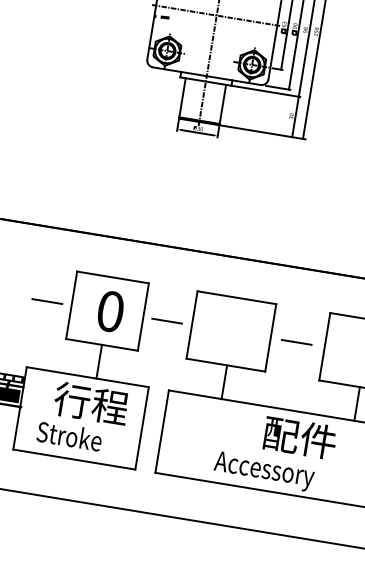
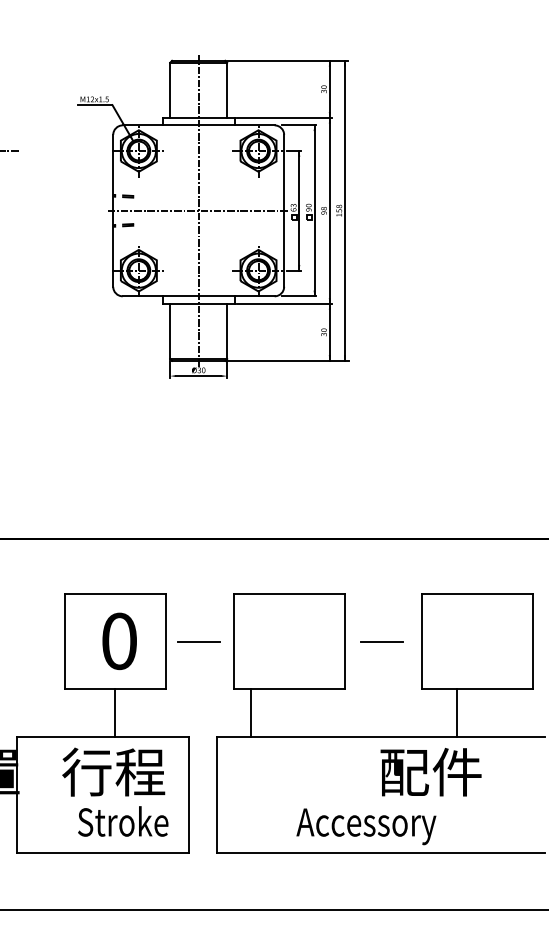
line: (47, 301) -> (30, 641), removed
line: (224, 382) -> (250, 712), moved
line: (356, 403) -> (456, 712), moved
text: (69, 436) -> (123, 821), moved
text: (299, 438) -> (430, 772), moved

